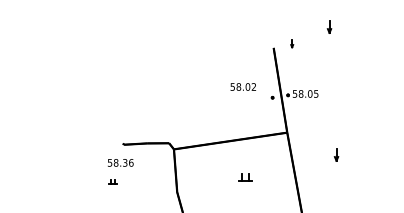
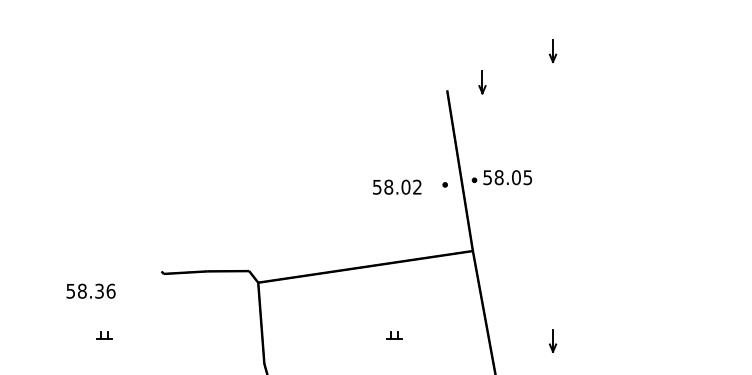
part: (291, 43) -> (480, 82), size x1.67
text: (242, 86) -> (395, 186), moved
part: (336, 154) -> (552, 339), moved
text: (120, 162) -> (90, 290), moved
part: (245, 176) -> (393, 334), size x0.62
part: (112, 181) -> (103, 334), moved

